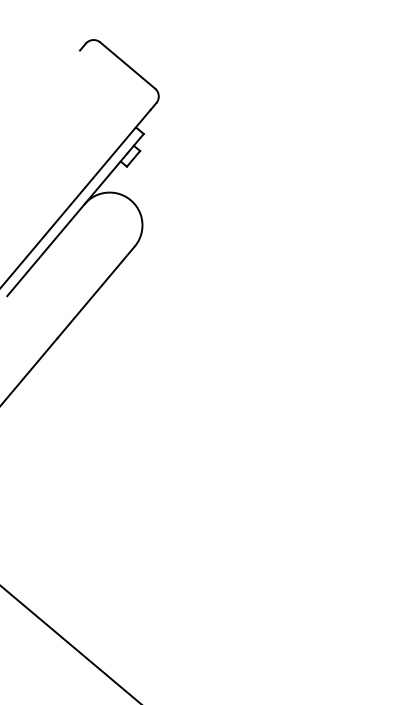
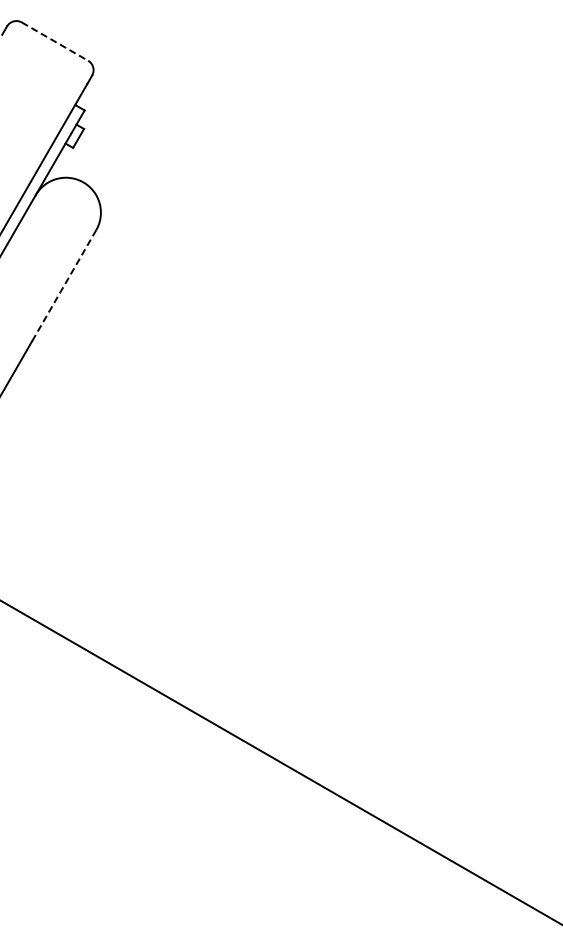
line: (128, 65) -> (55, 41), solid -> dashed
line: (96, 292) -> (64, 285), solid -> dashed

